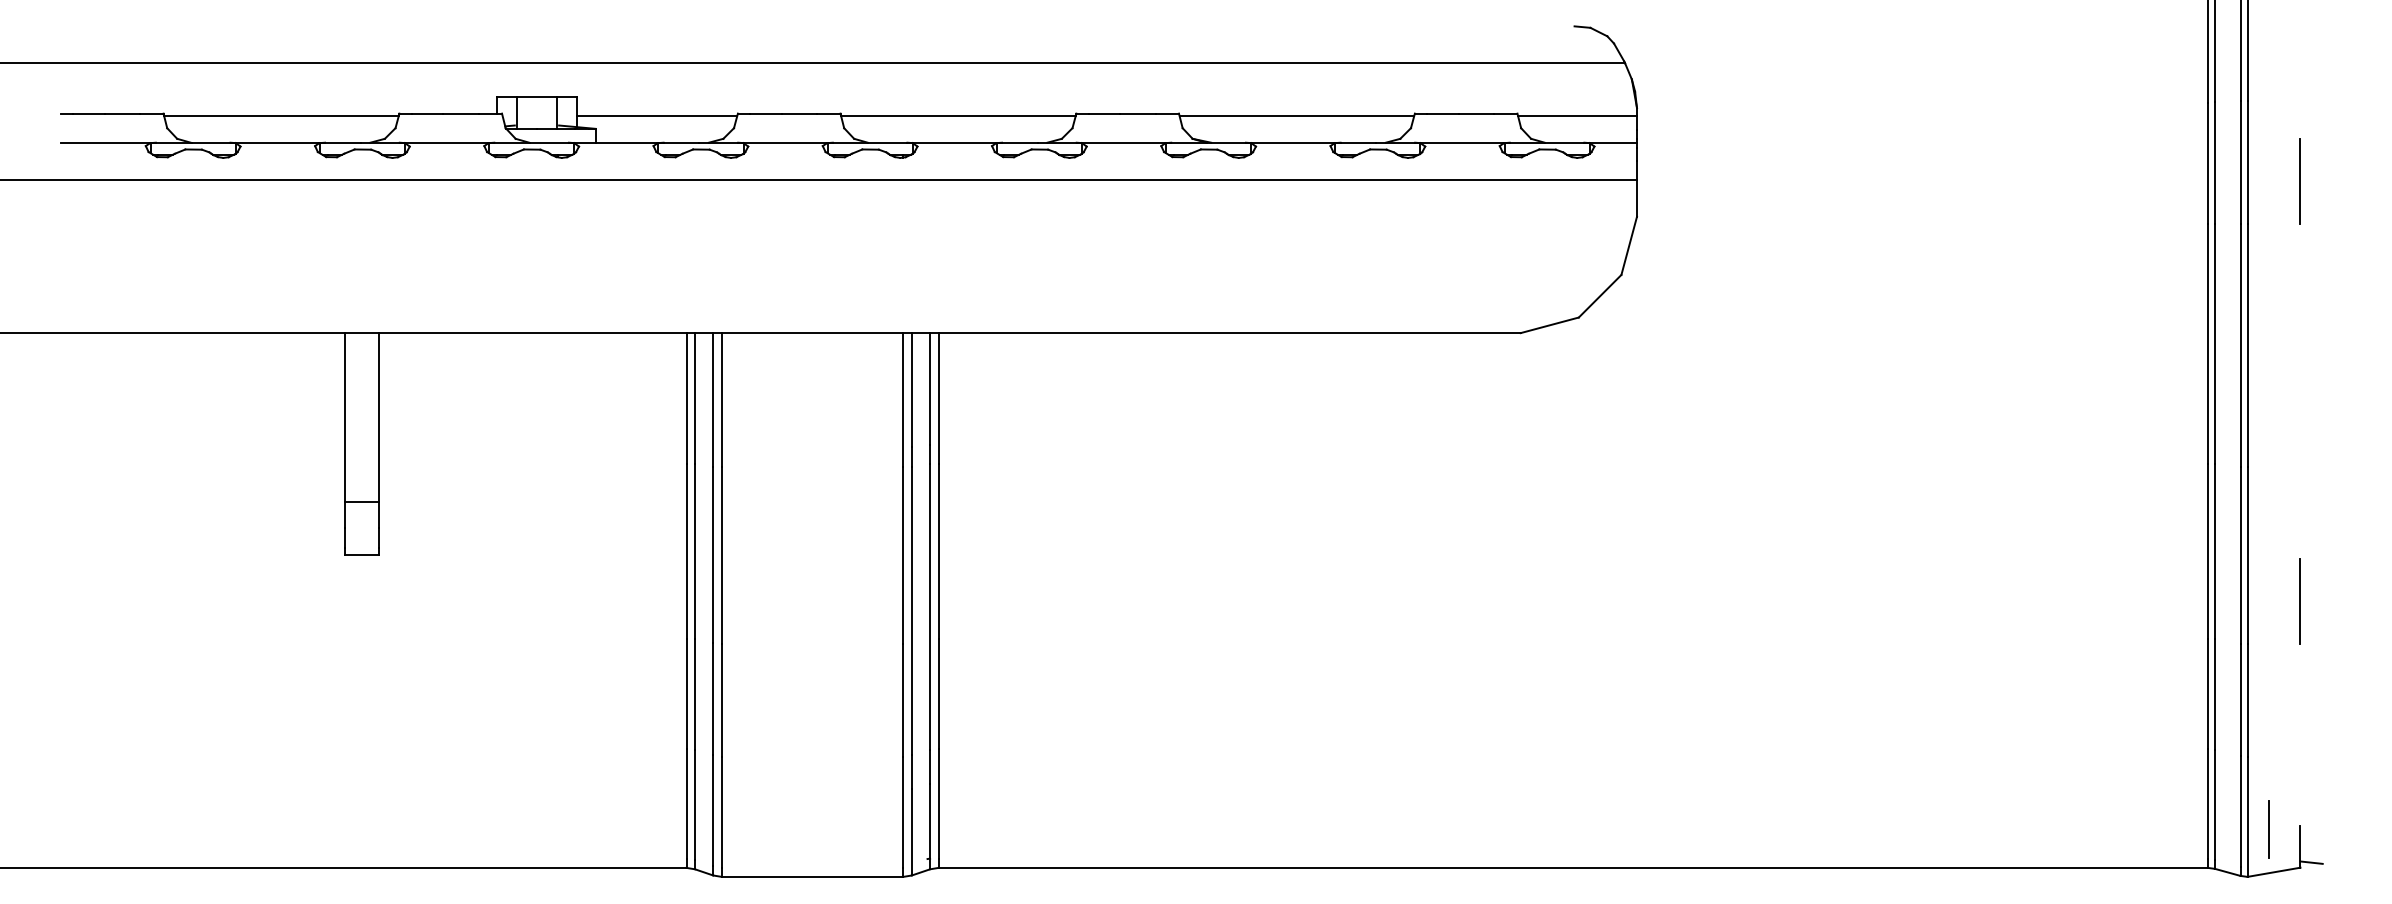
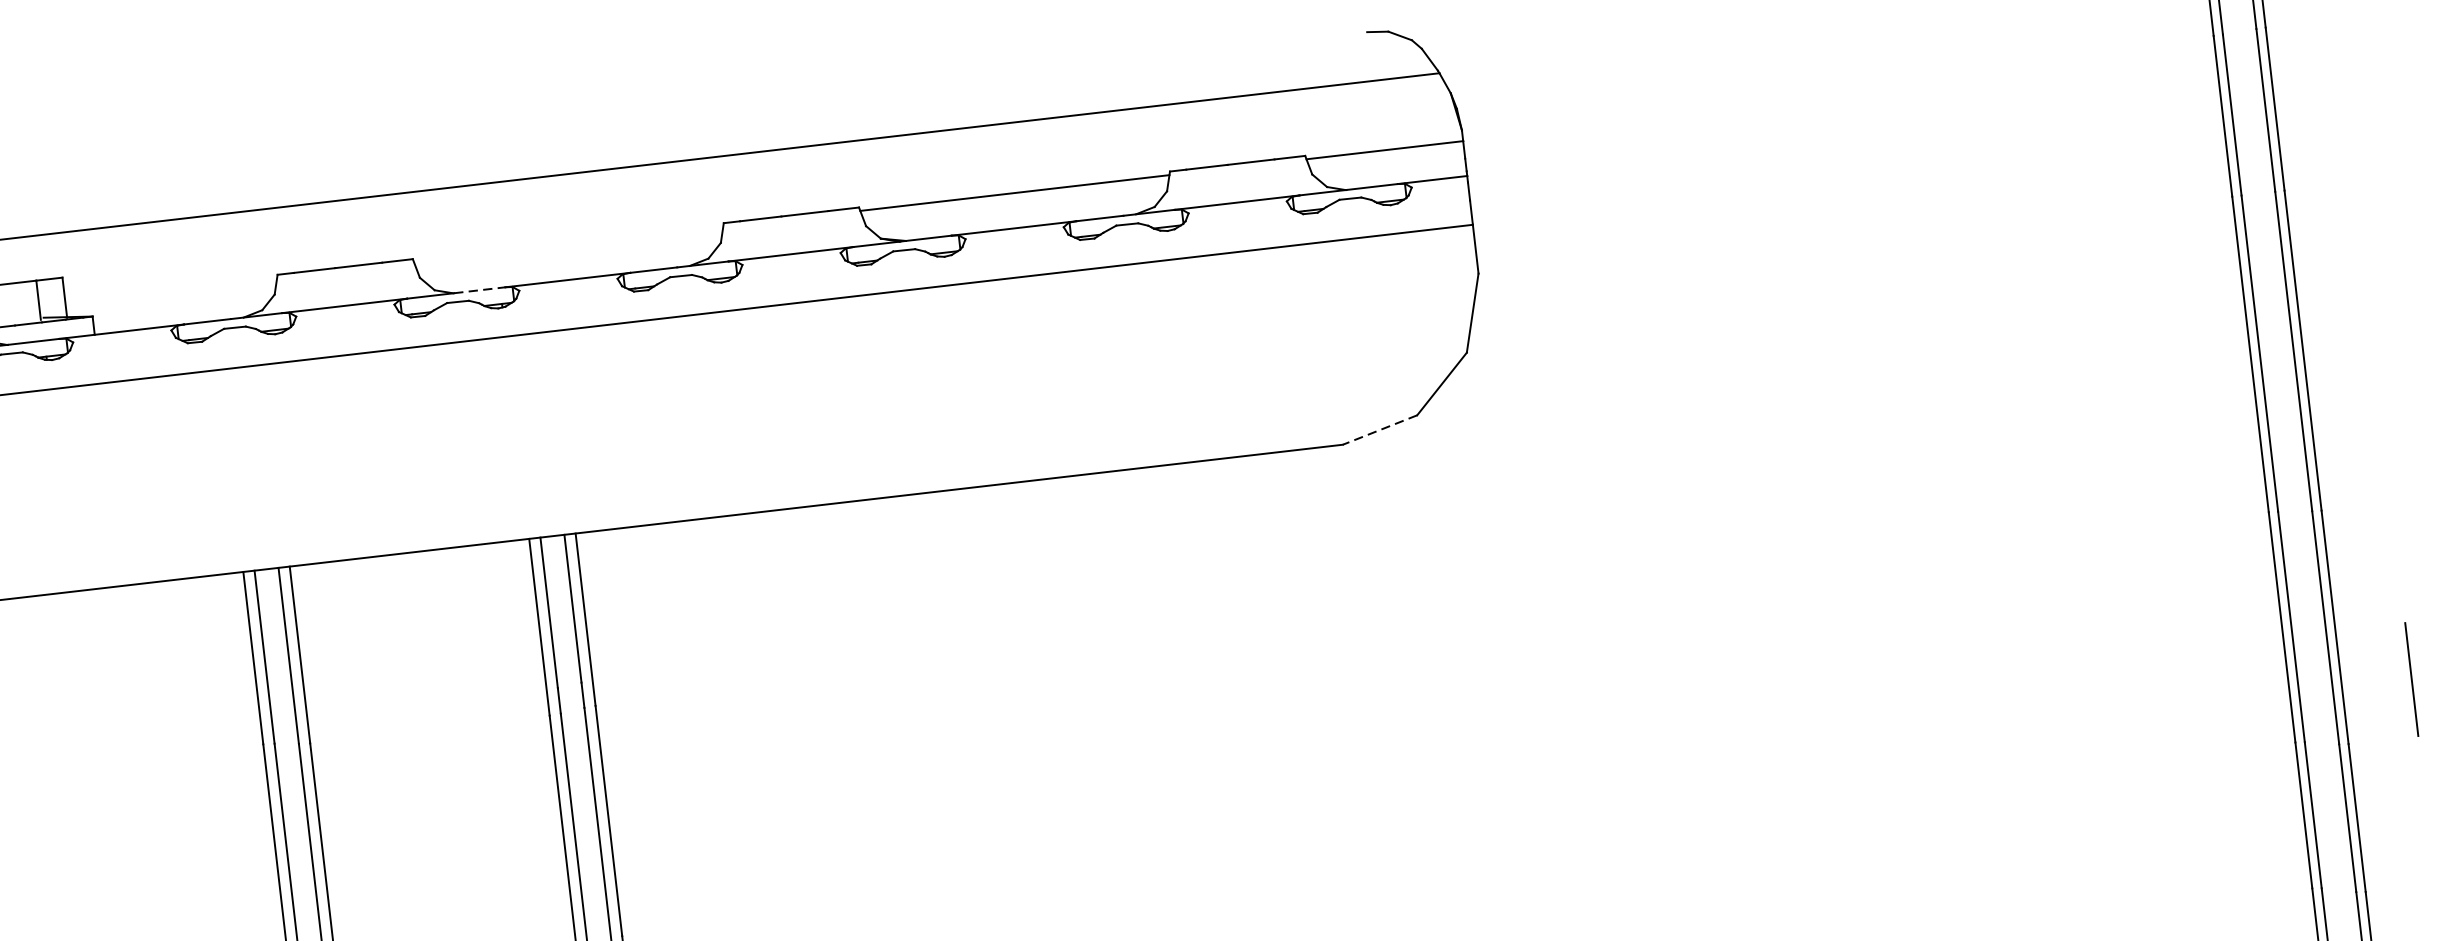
line: (656, 116) -> (170, 290), removed
line: (958, 116) -> (568, 244), removed
line: (888, 142) -> (480, 289), solid -> dashed
line: (2299, 181) -> (2346, 126), removed
line: (1549, 325) -> (1379, 430), solid -> dashed

